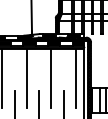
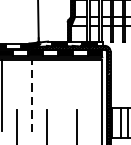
line: (26, 78) -> (32, 95), solid -> dashed
line: (51, 78) -> (62, 95), removed
line: (76, 78) -> (92, 95), removed

